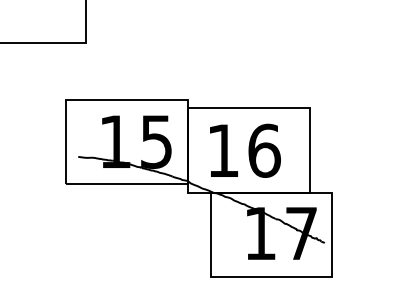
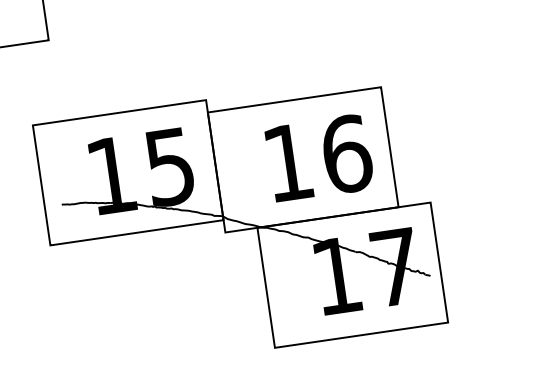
text: (245, 150) -> (319, 157), moved

